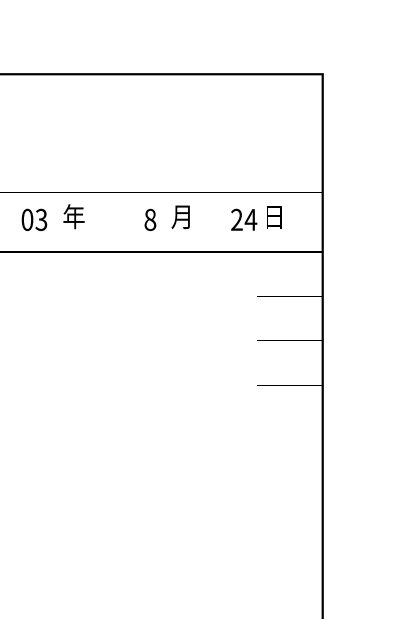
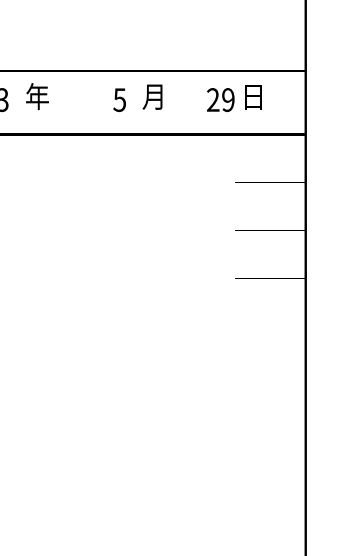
text: (150, 219) -> (120, 99), 8 -> 5
text: (250, 219) -> (227, 99), 24 -> 29

